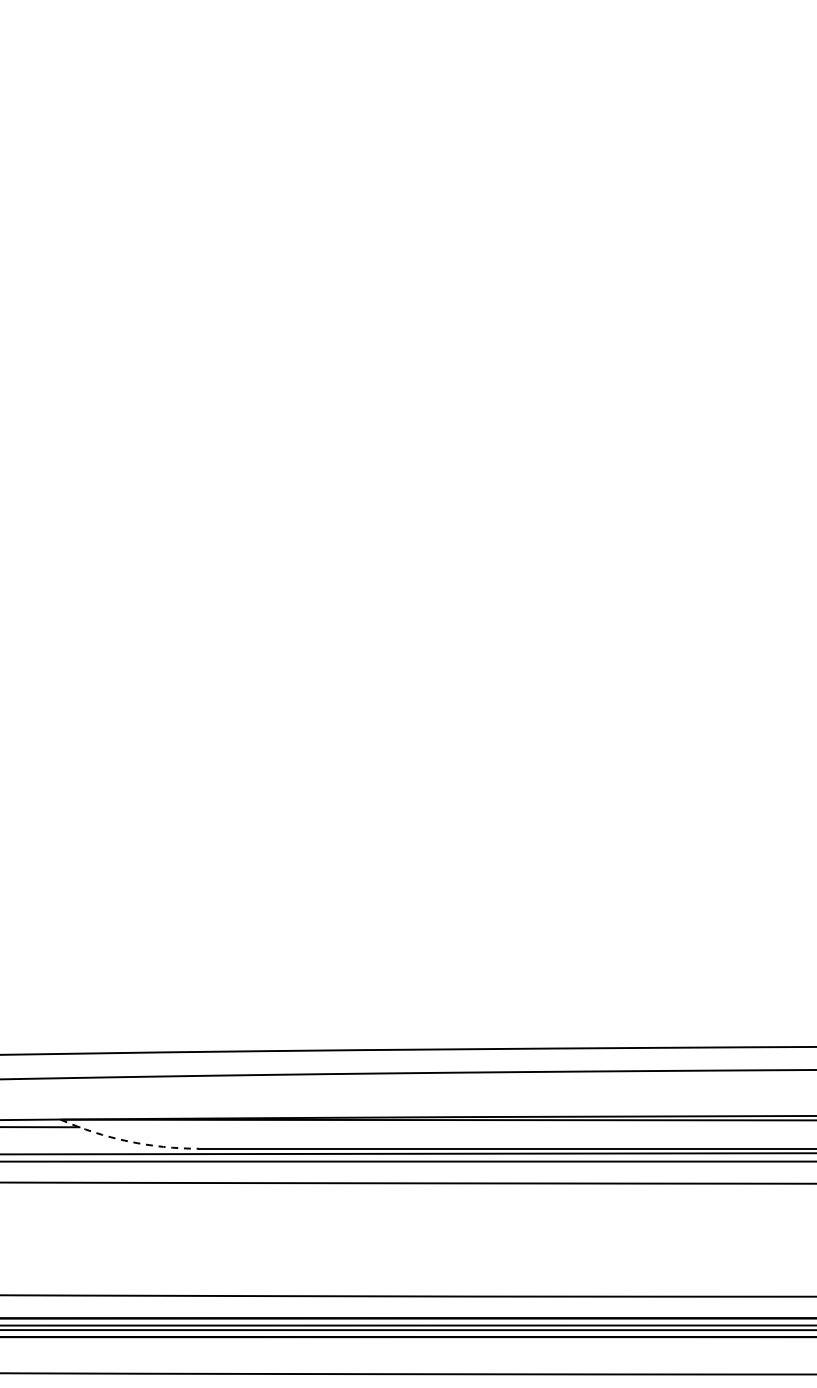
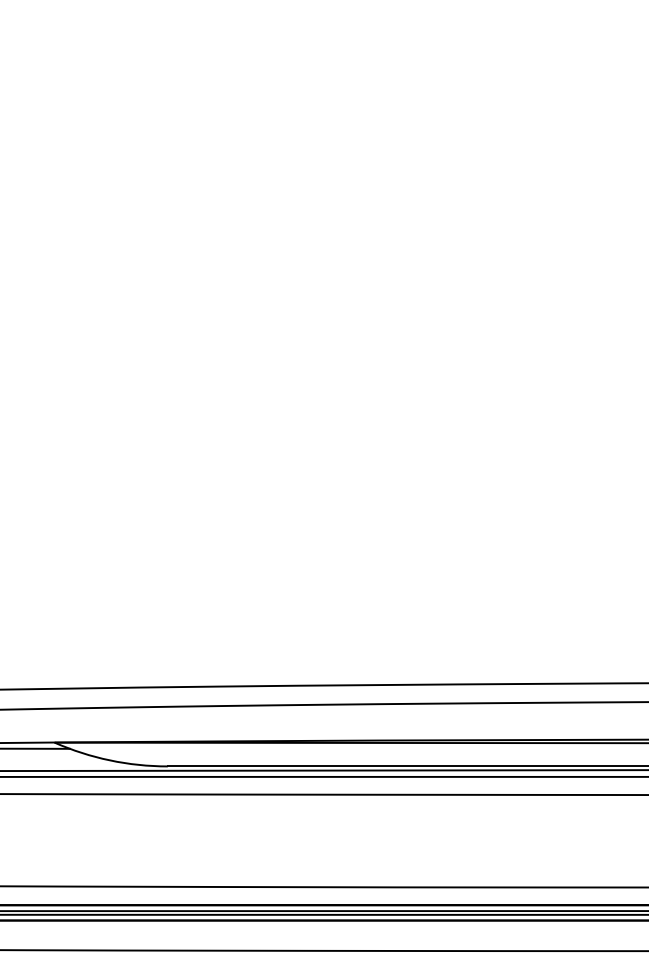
arc: (128, 1141) -> (110, 760), dashed -> solid

